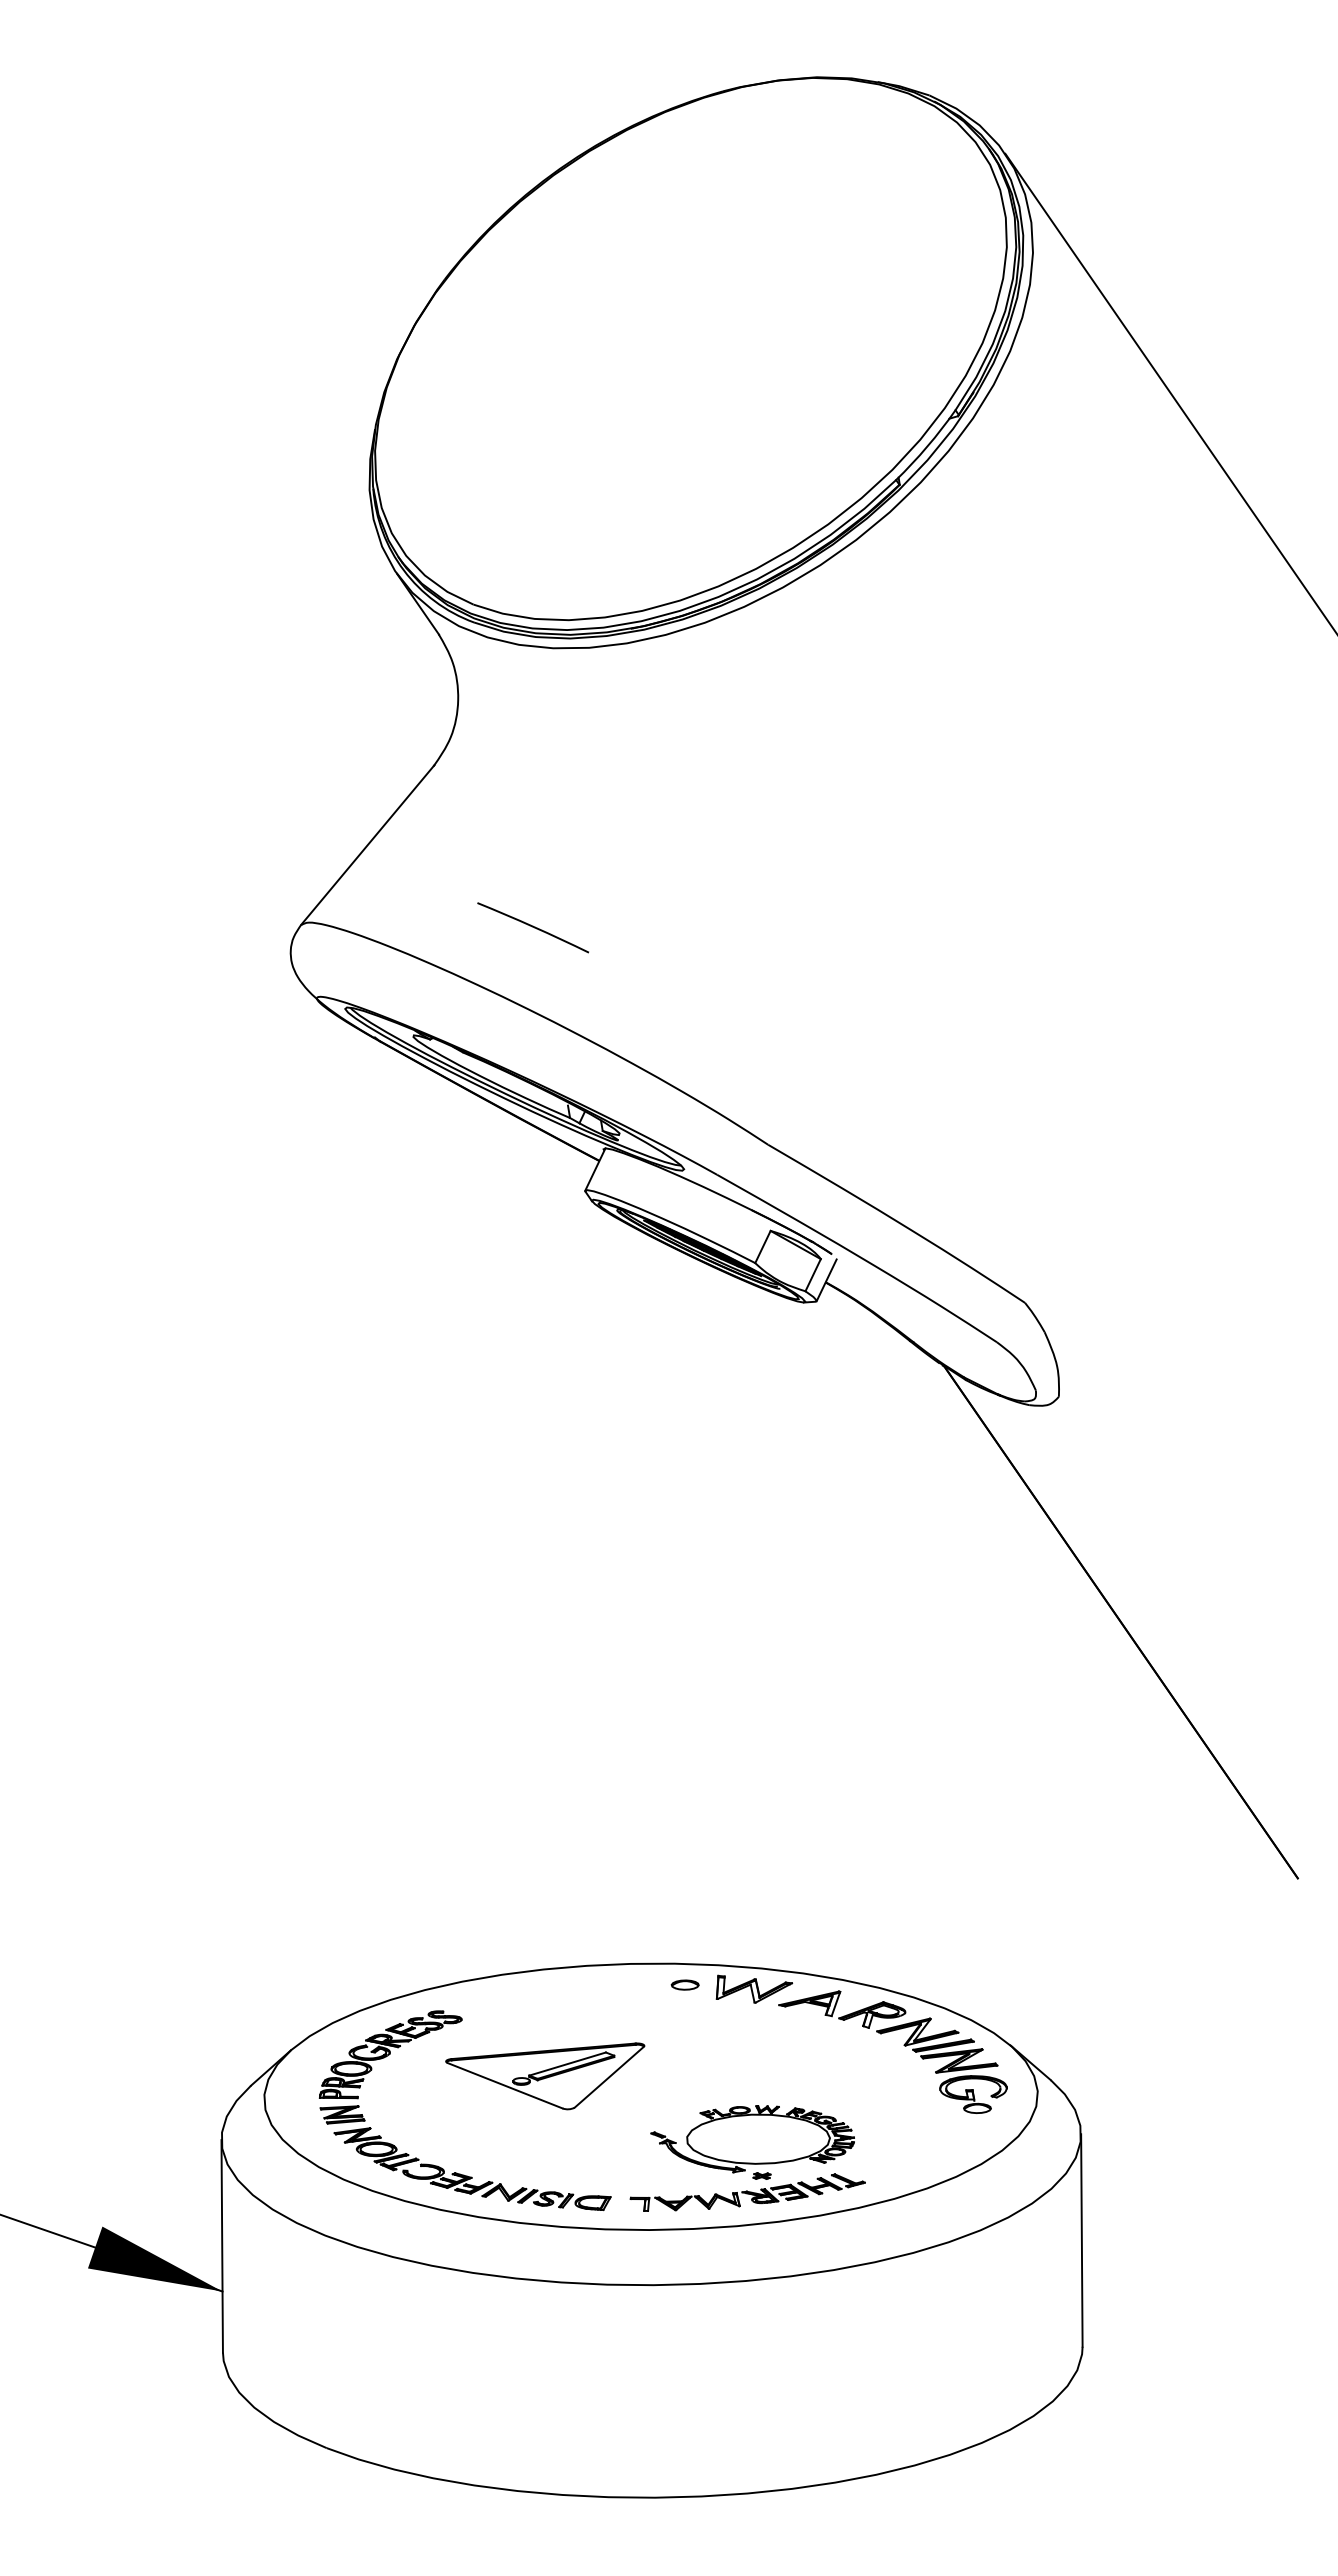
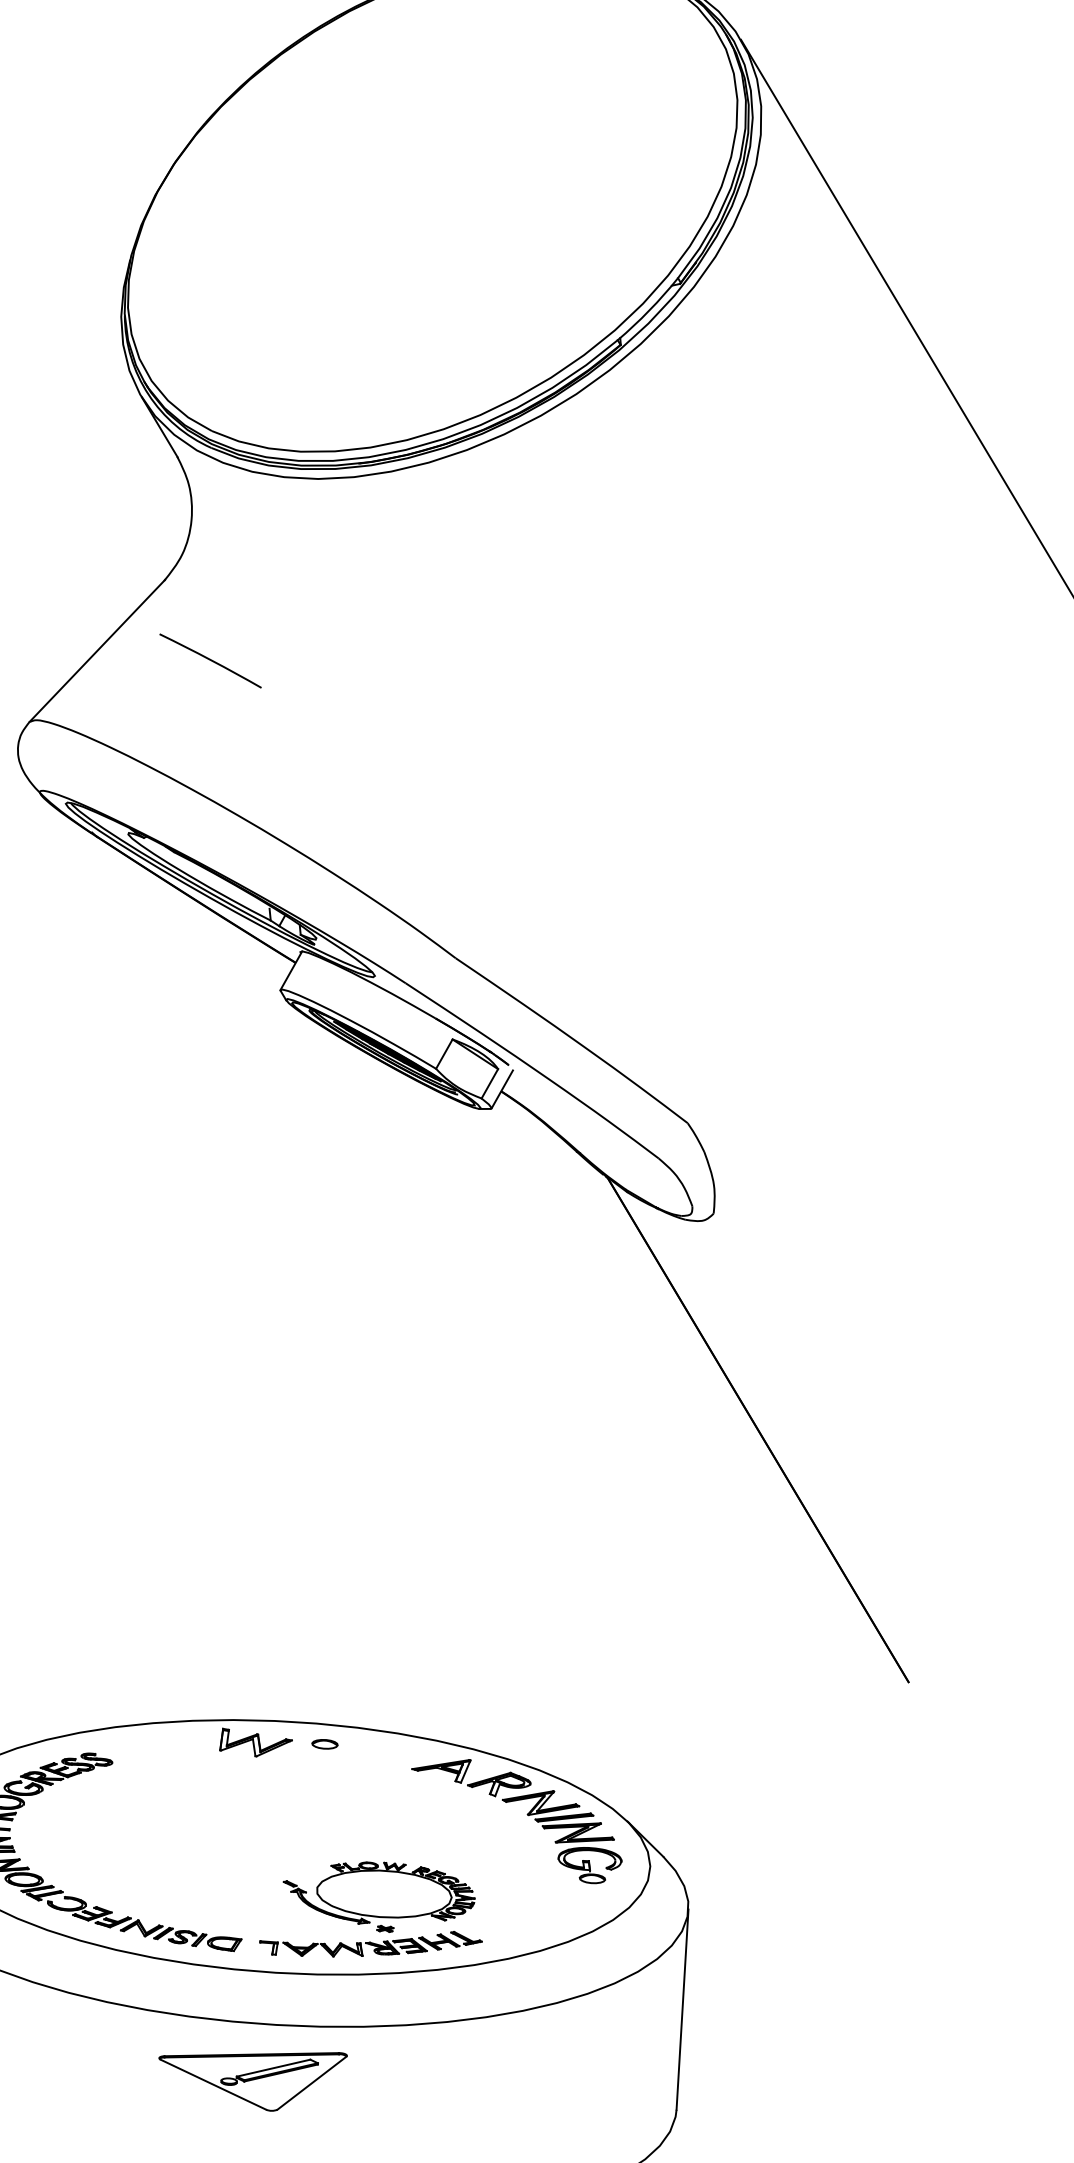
arc: (532, 927) -> (209, 660), moved
part: (754, 1988) -> (256, 1742), moved
part: (545, 2076) -> (251, 2078), moved

